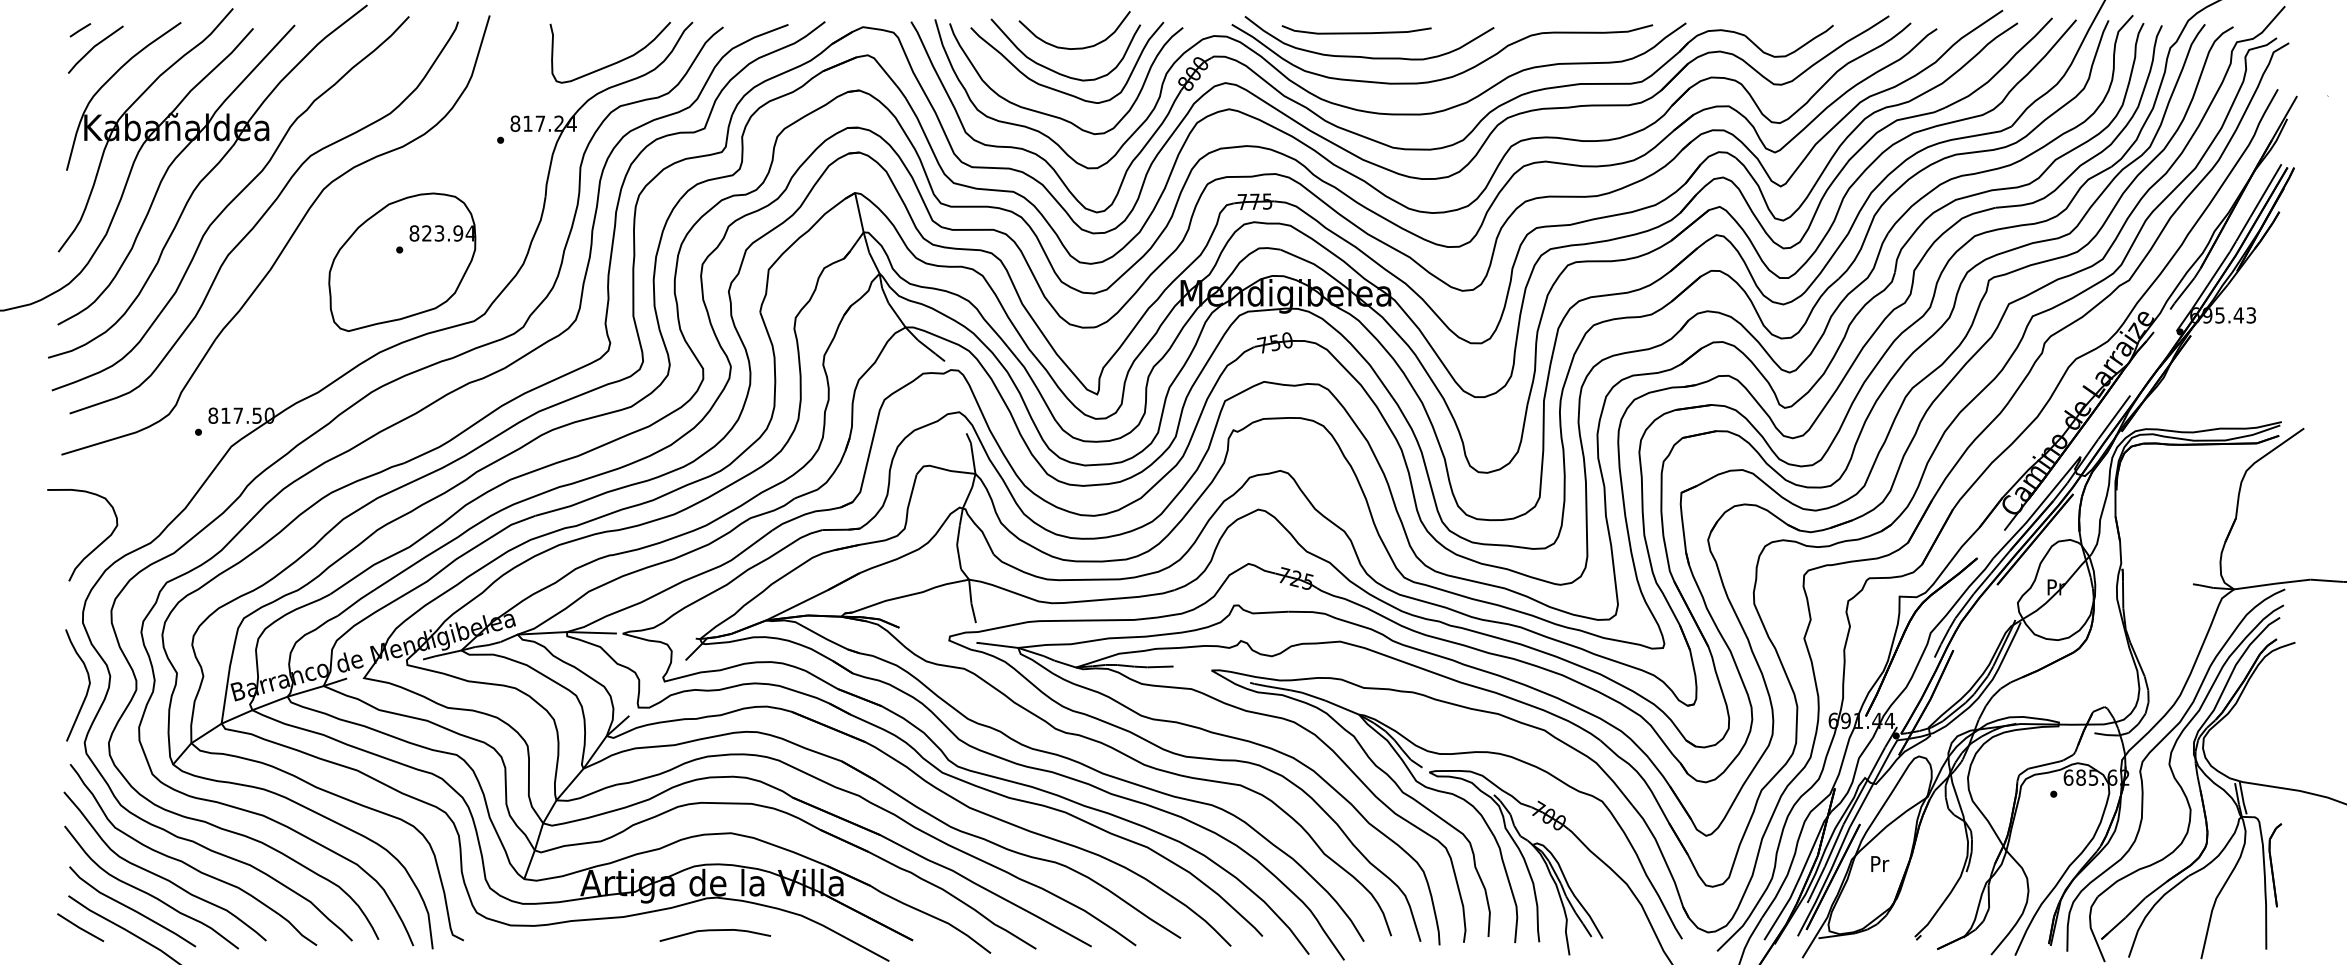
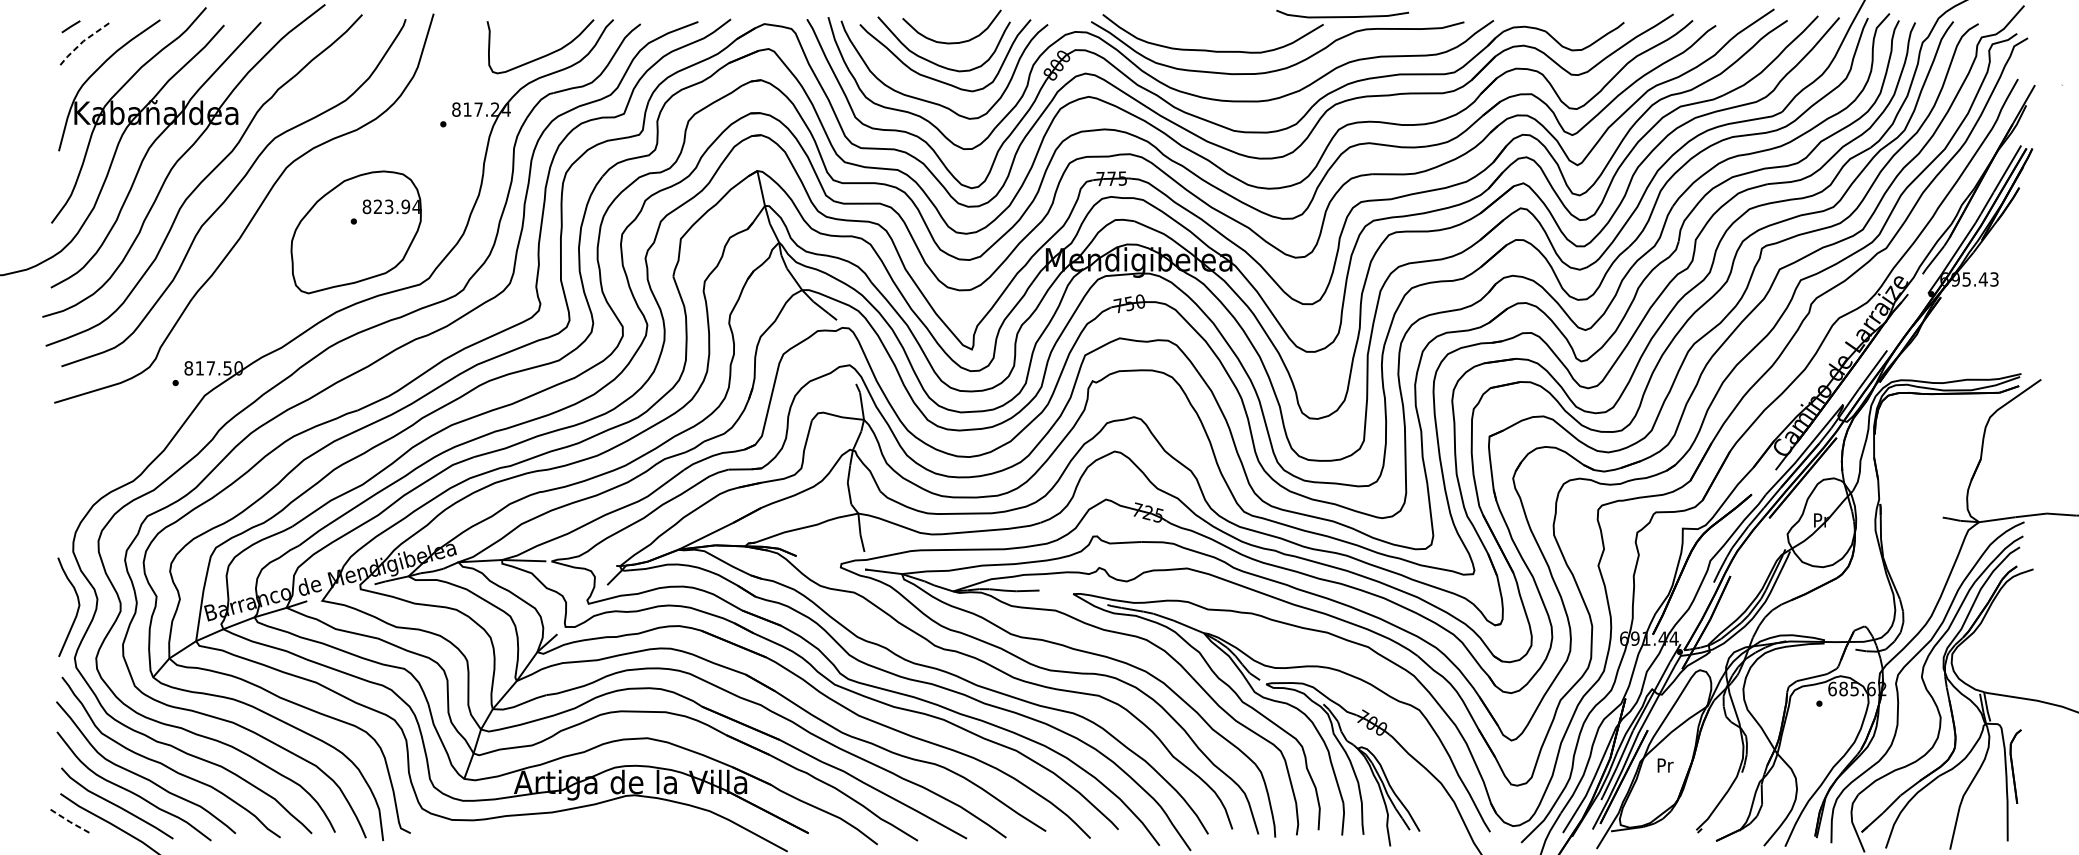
curve: (1356, 32) -> (1342, 16), moved
line: (93, 47) -> (82, 42), solid -> dashed
curve: (95, 547) -> (84, 485), removed
line: (80, 928) -> (71, 822), solid -> dashed
curve: (715, 931) -> (633, 825), removed

